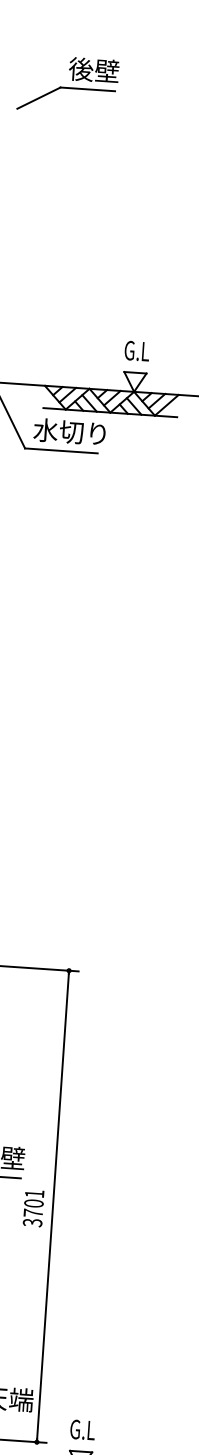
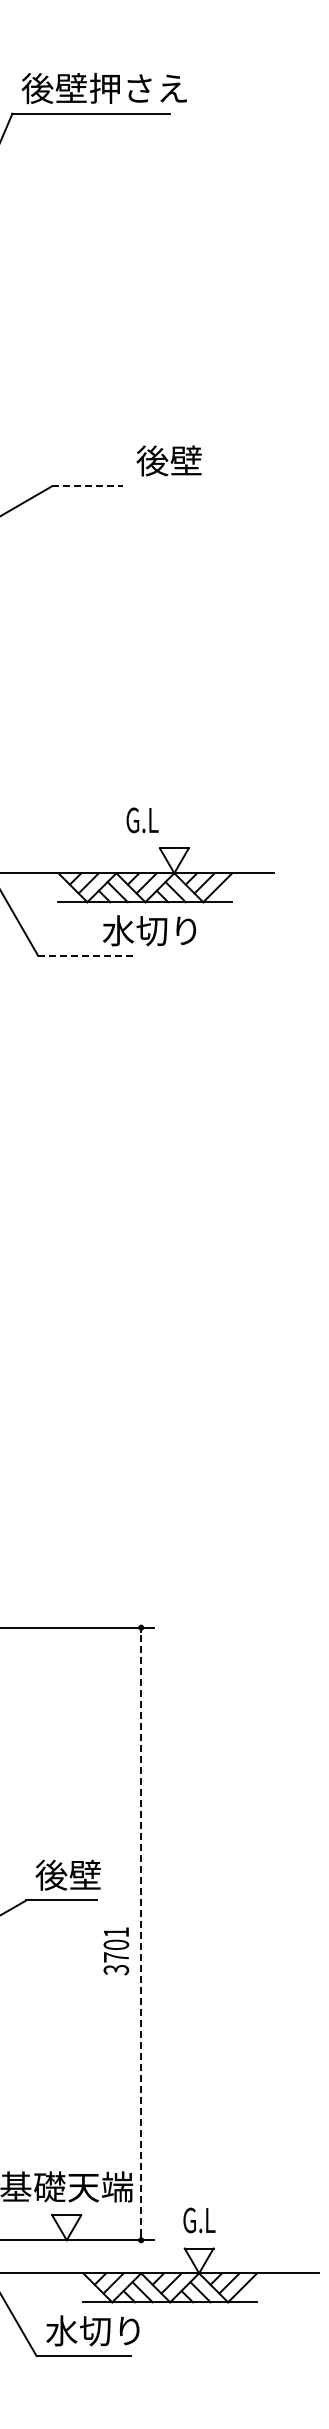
text: (93, 69) -> (168, 460), moved
line: (88, 89) -> (88, 486), solid -> dashed
text: (137, 351) -> (142, 820), moved
text: (69, 431) -> (149, 930), moved
line: (61, 451) -> (85, 956), solid -> dashed
line: (53, 1206) -> (141, 1933), solid -> dashed
text: (33, 1208) -> (116, 1951), moved

